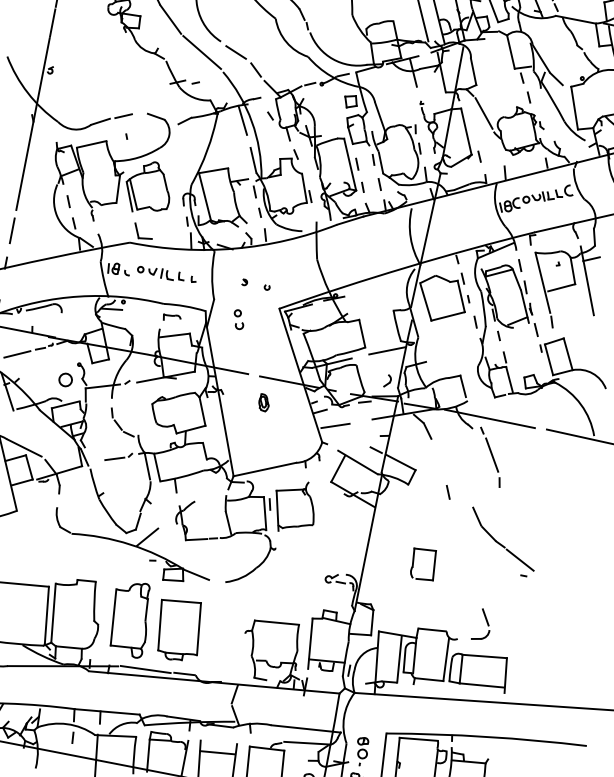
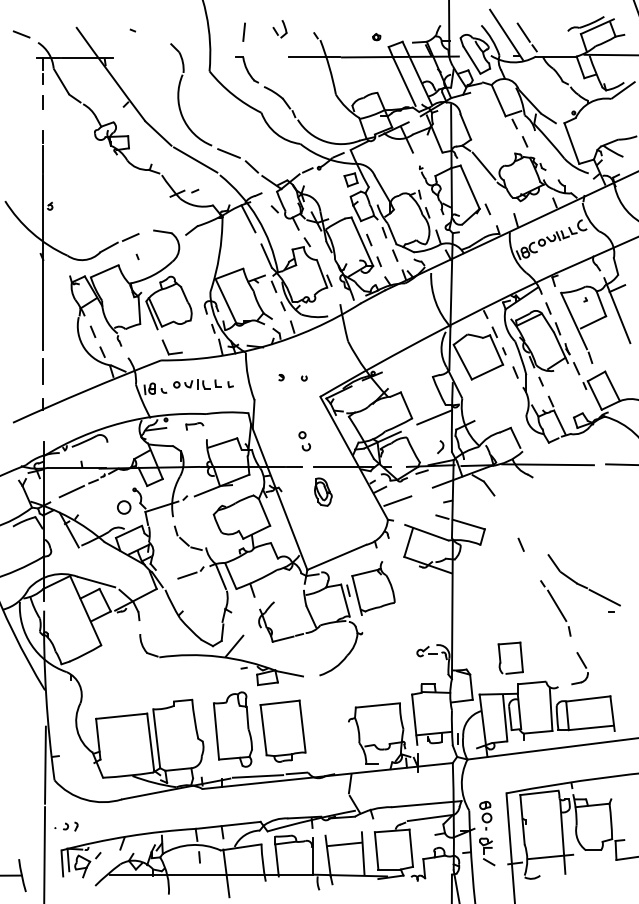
part: (171, 318) -> (194, 426), moved
part: (238, 319) -> (304, 441), moved
part: (264, 402) -> (323, 491), size x1.67
part: (490, 457) -> (555, 608), moved
part: (414, 563) -> (501, 659), moved

